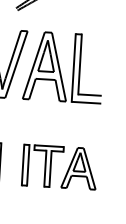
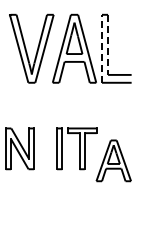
line: (80, 65) -> (108, 45), solid -> dashed
line: (73, 67) -> (101, 48), solid -> dashed
part: (79, 168) -> (113, 160), moved

